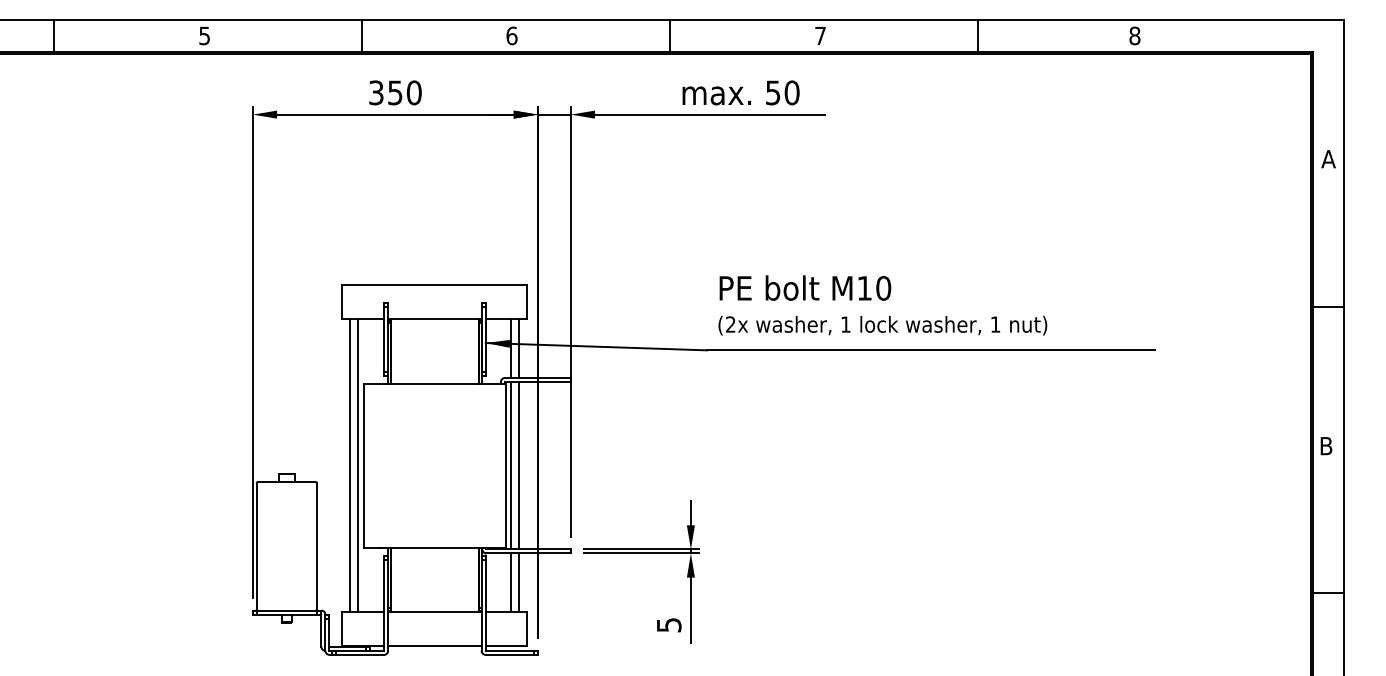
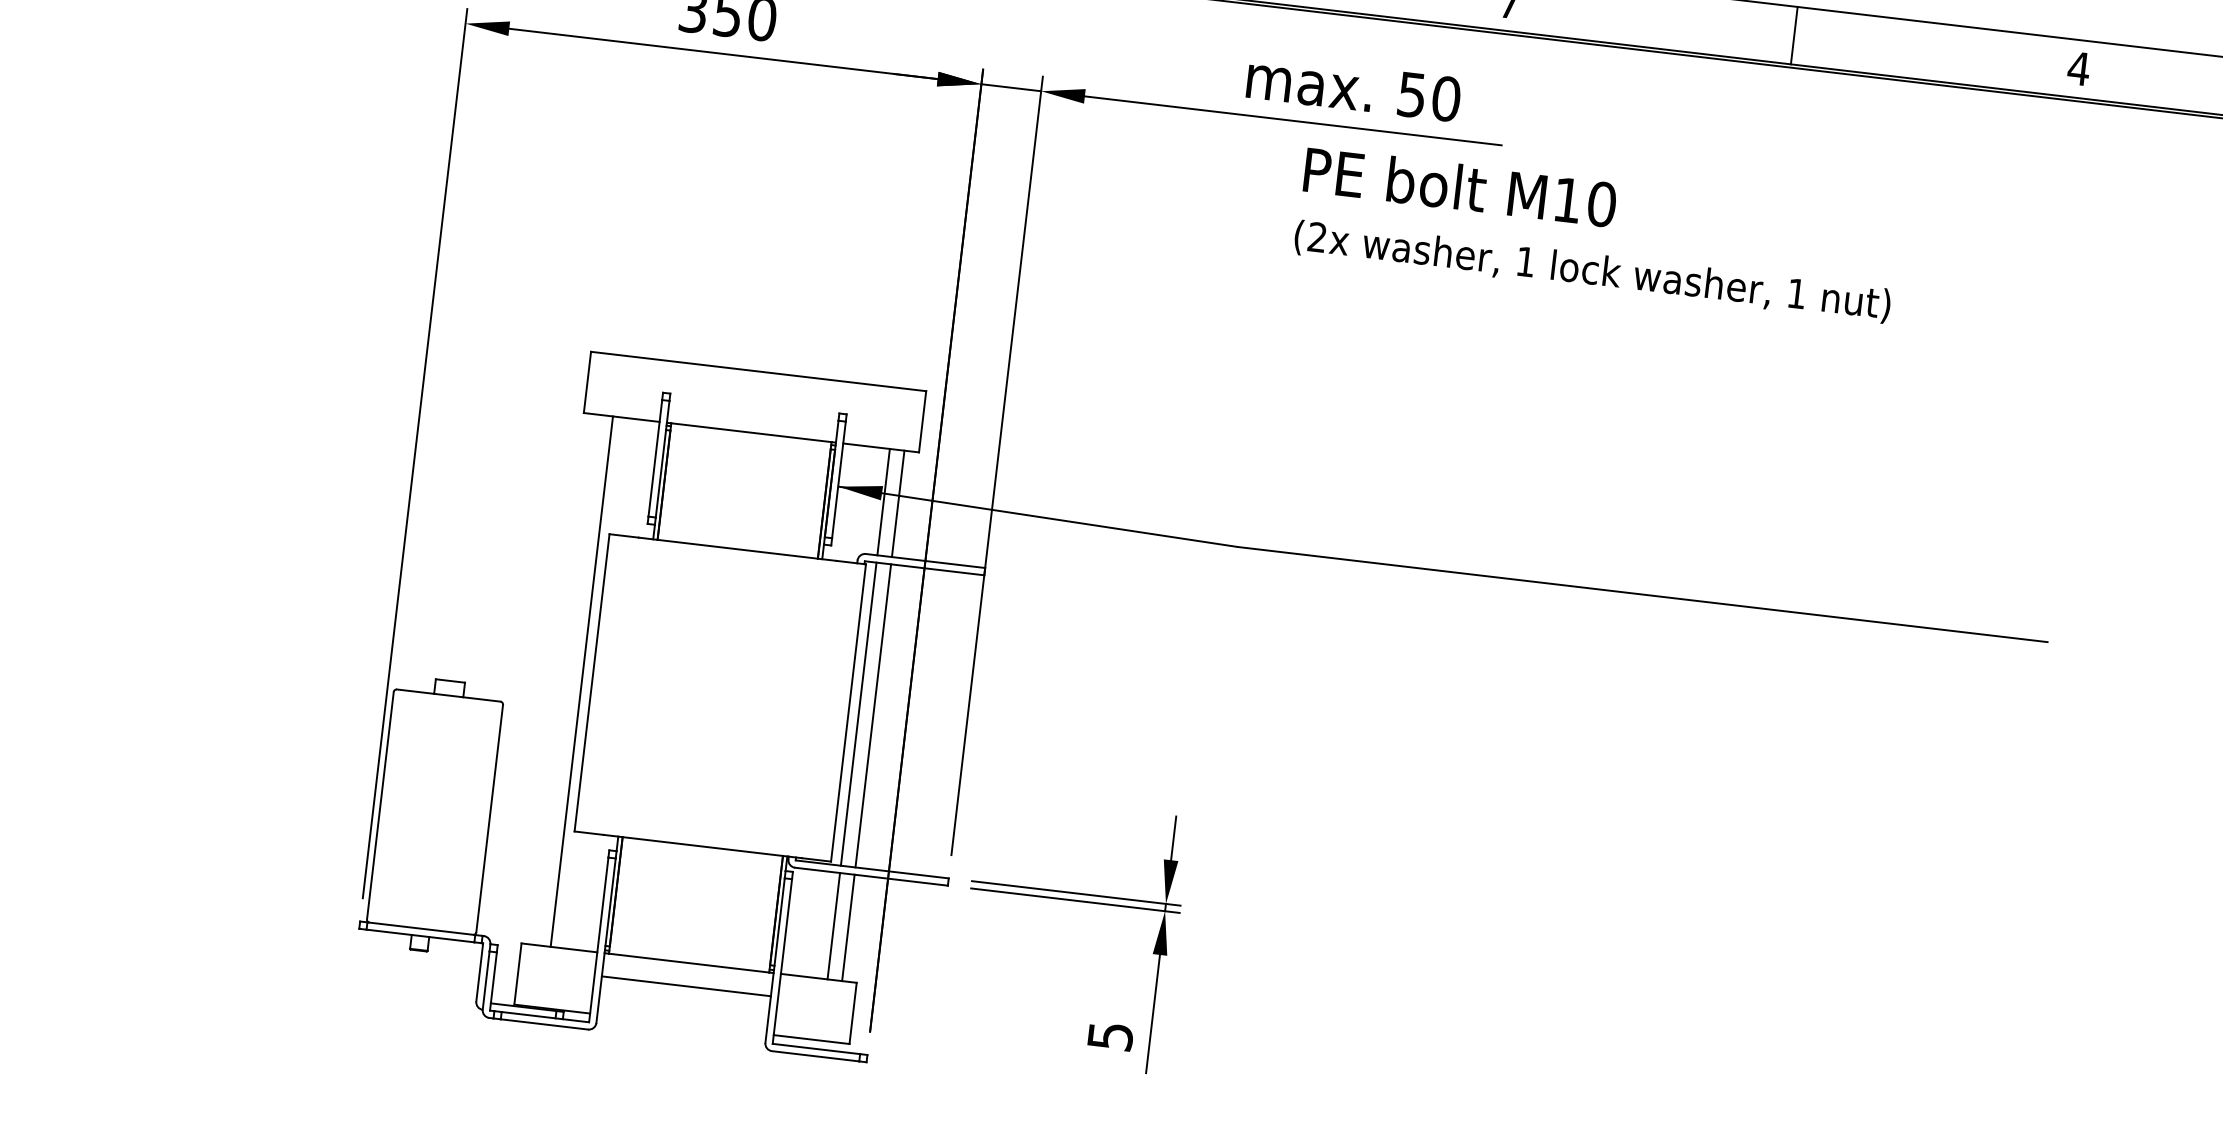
text: (1134, 35) -> (2078, 67), 8 -> 4
text: (882, 305) -> (1596, 235), moved
line: (350, 465) -> (567, 679), removed
line: (434, 646) -> (685, 987), moved

